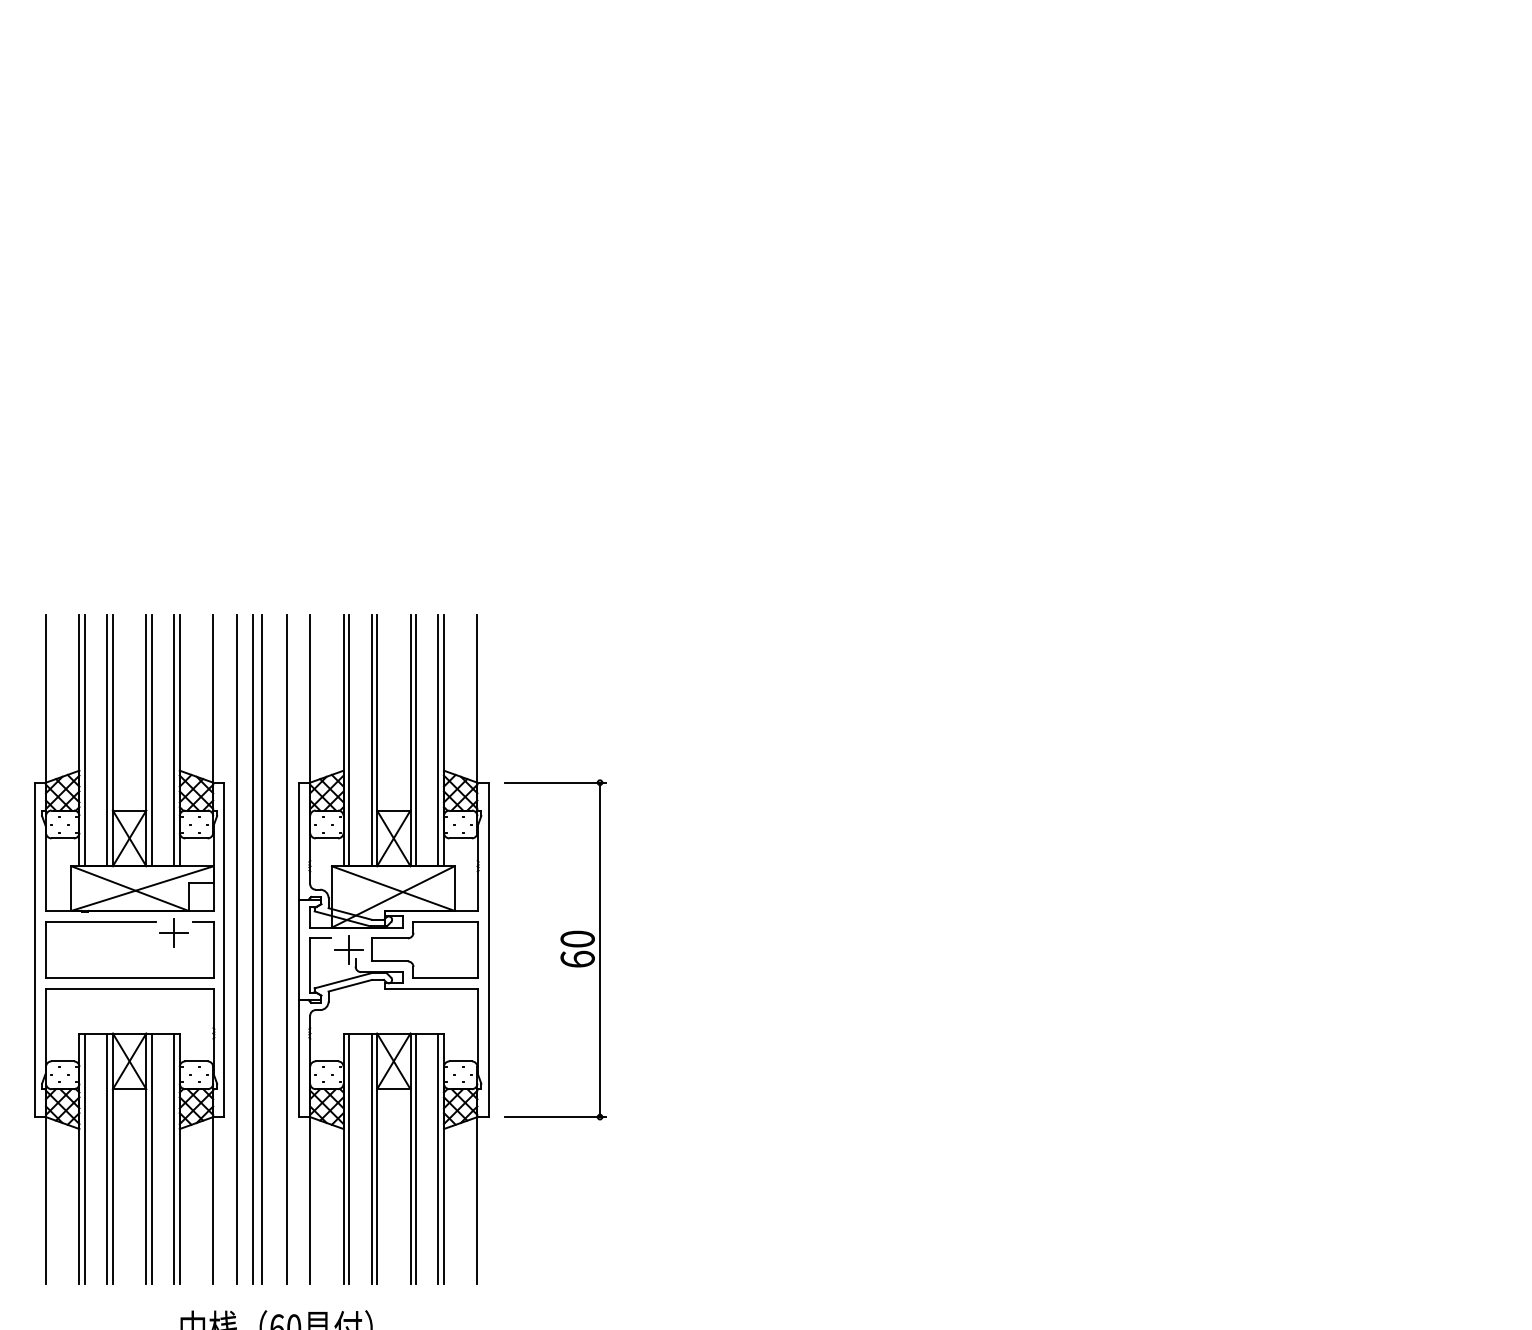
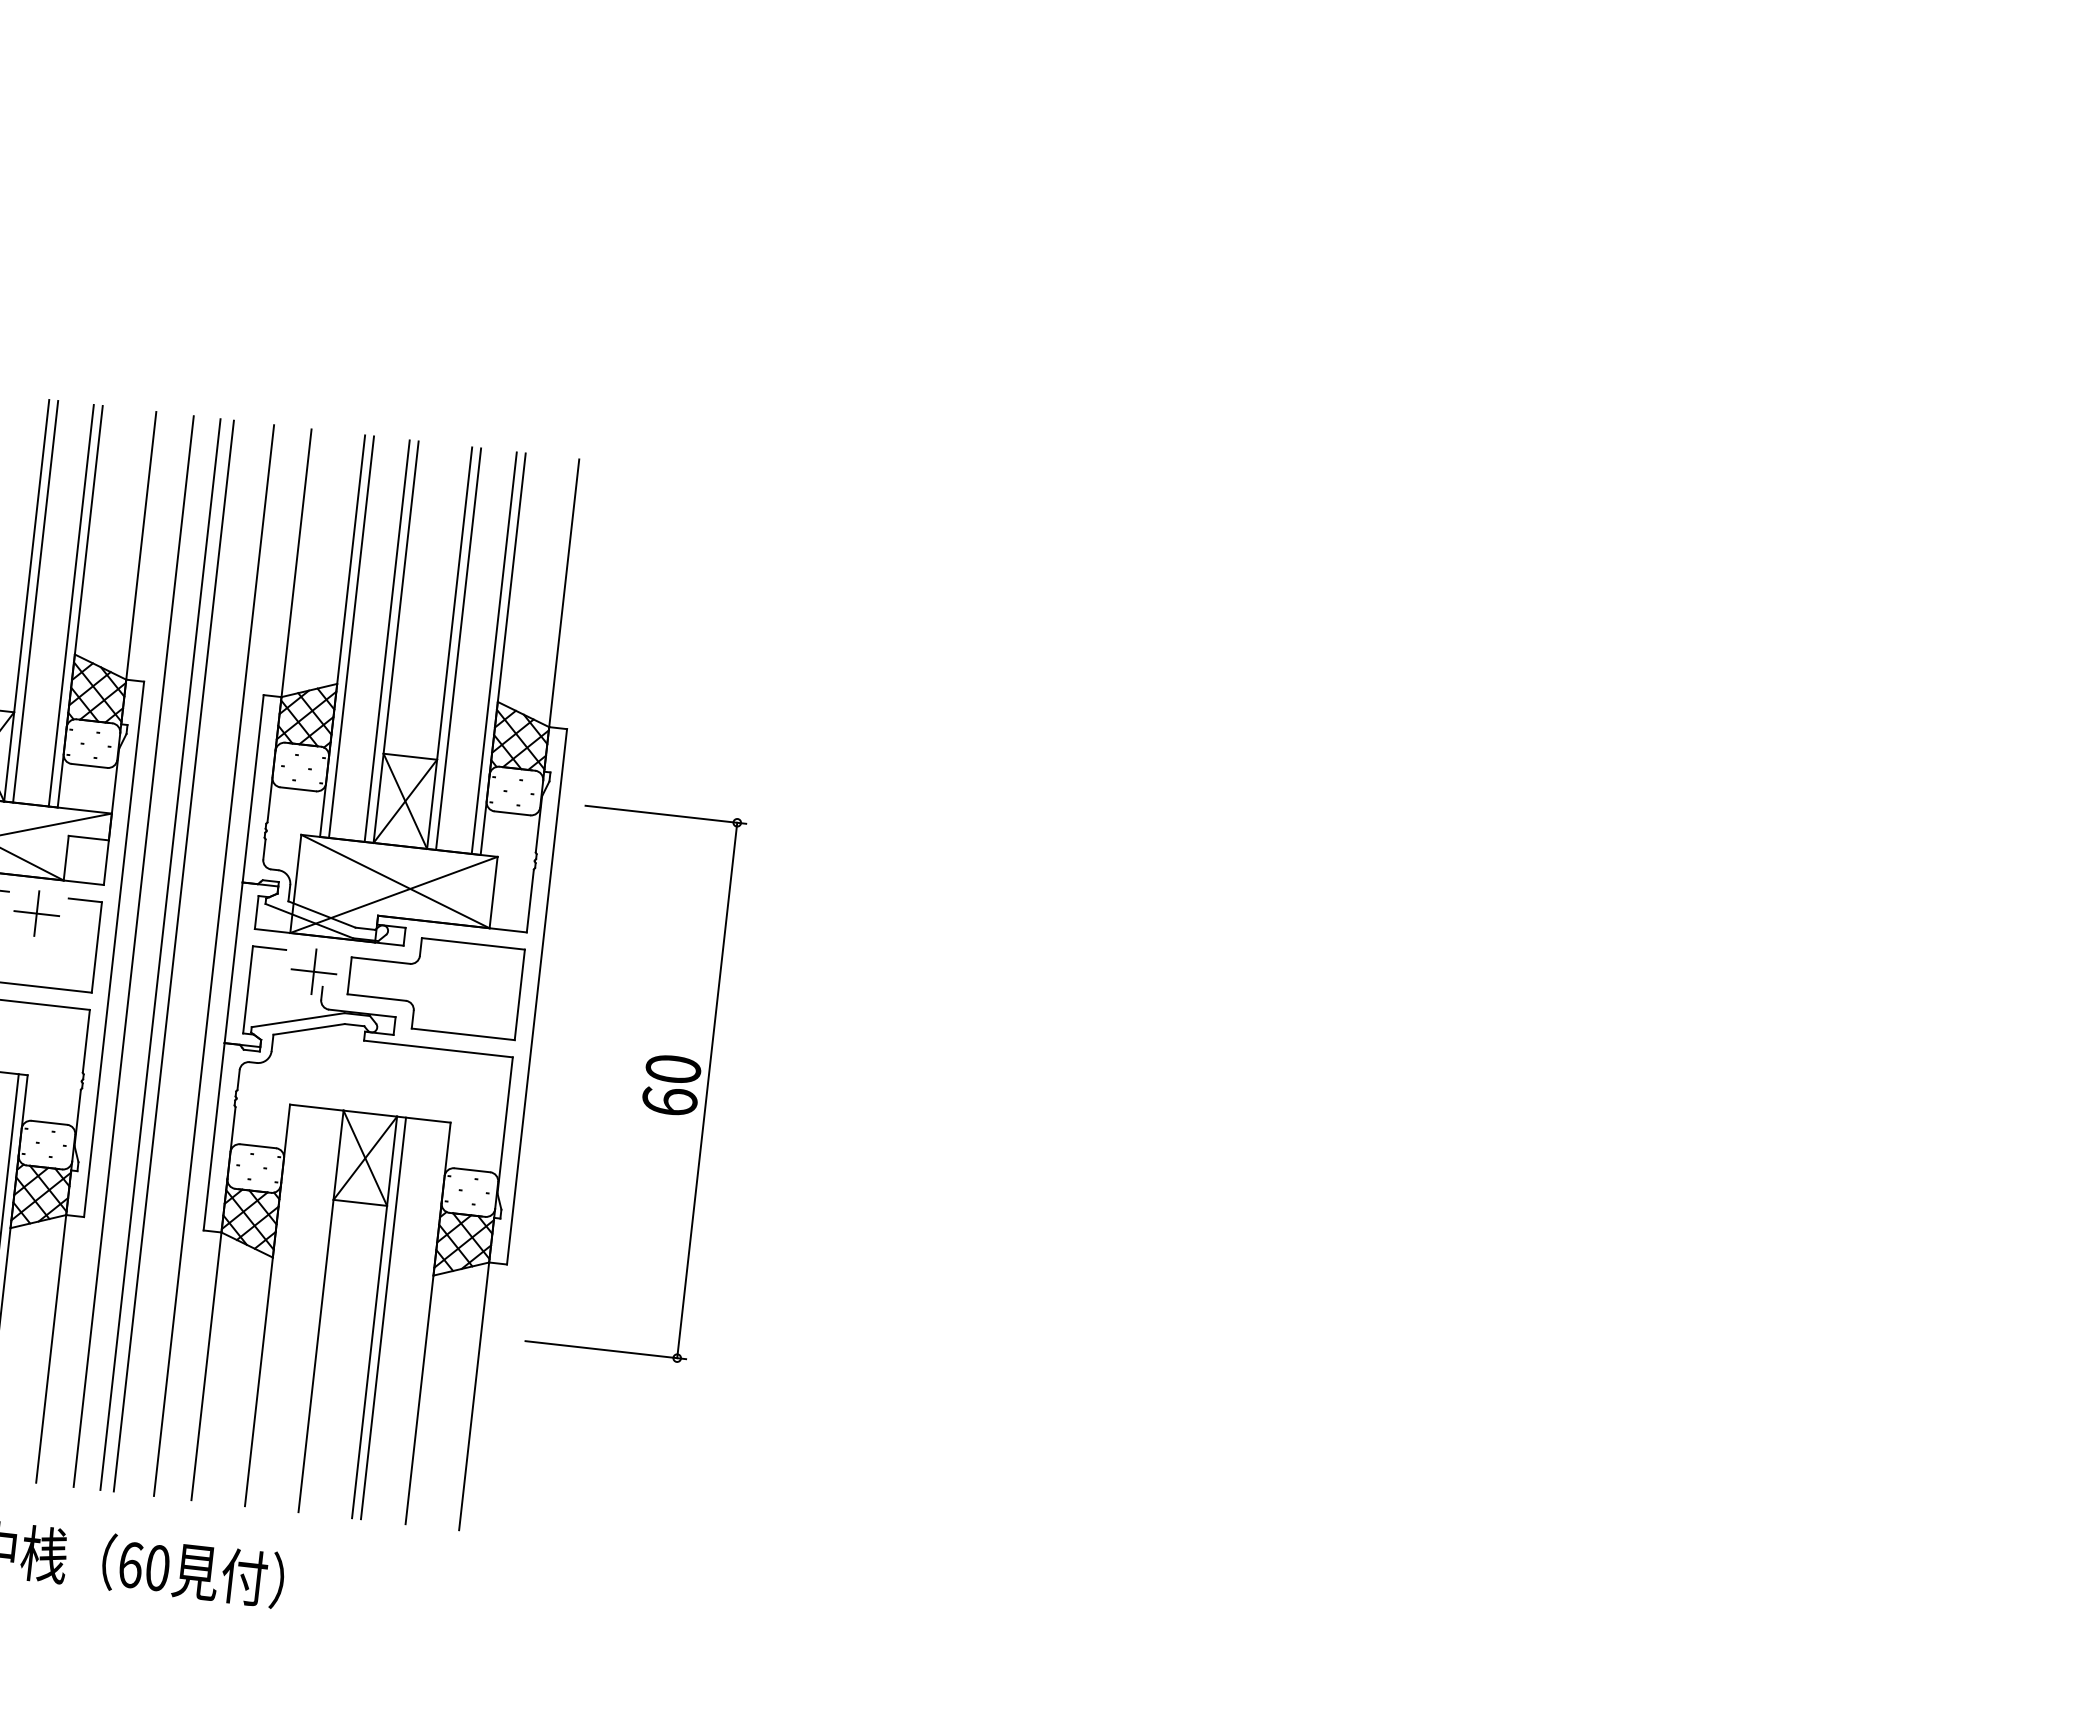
part: (561, 953) -> (644, 1089), moved
line: (349, 1158) -> (276, 1305), removed
line: (371, 1158) -> (312, 1309), removed
line: (438, 1158) -> (419, 1321), removed

